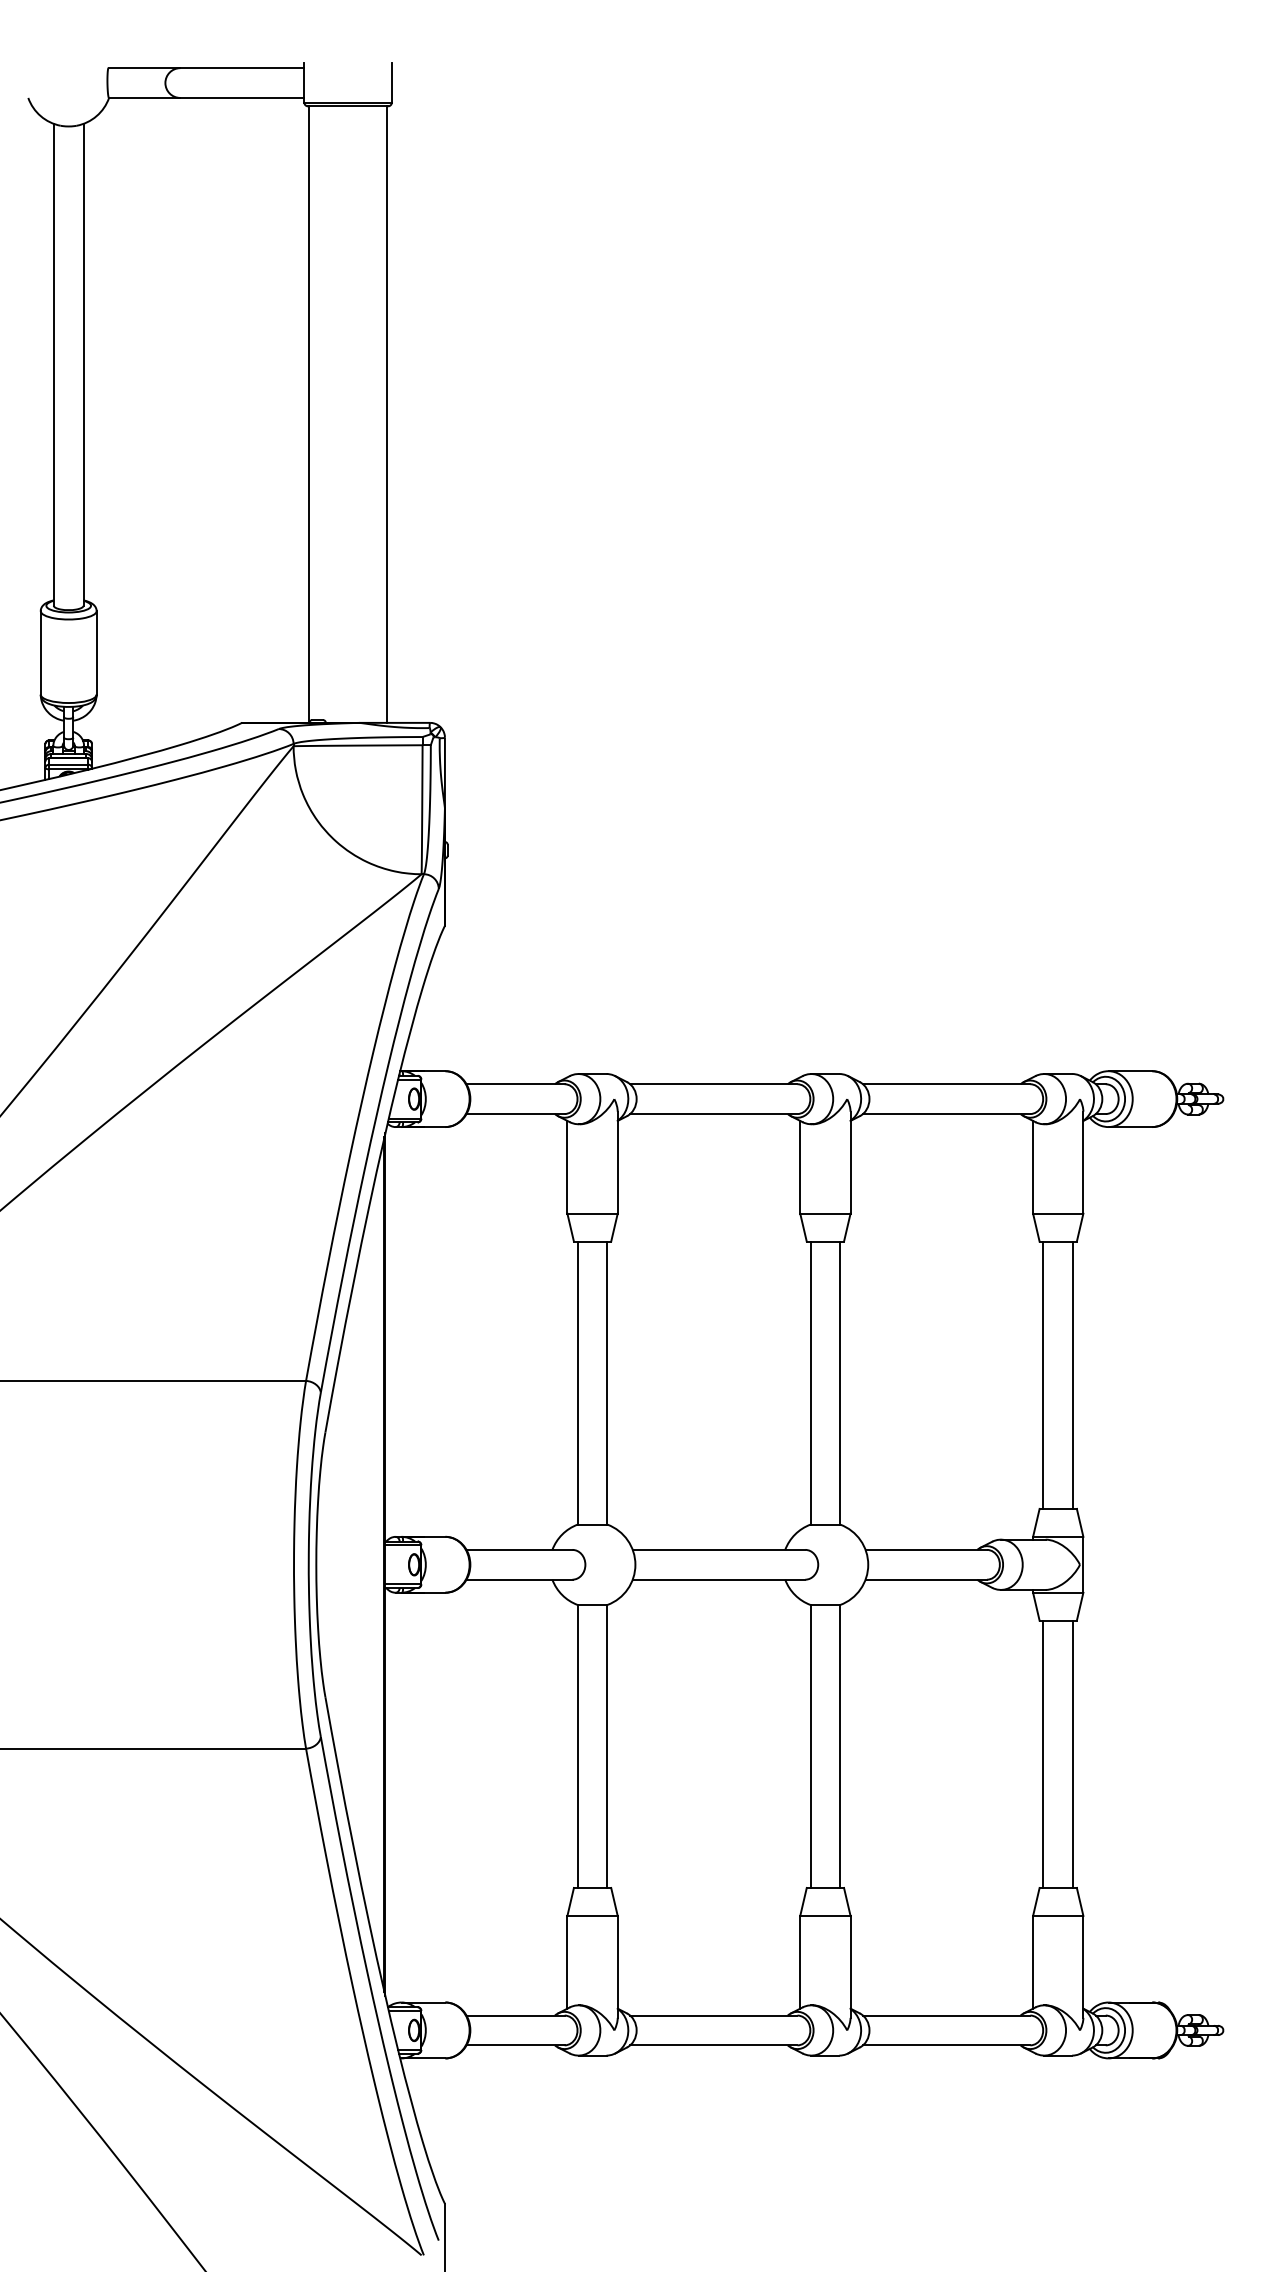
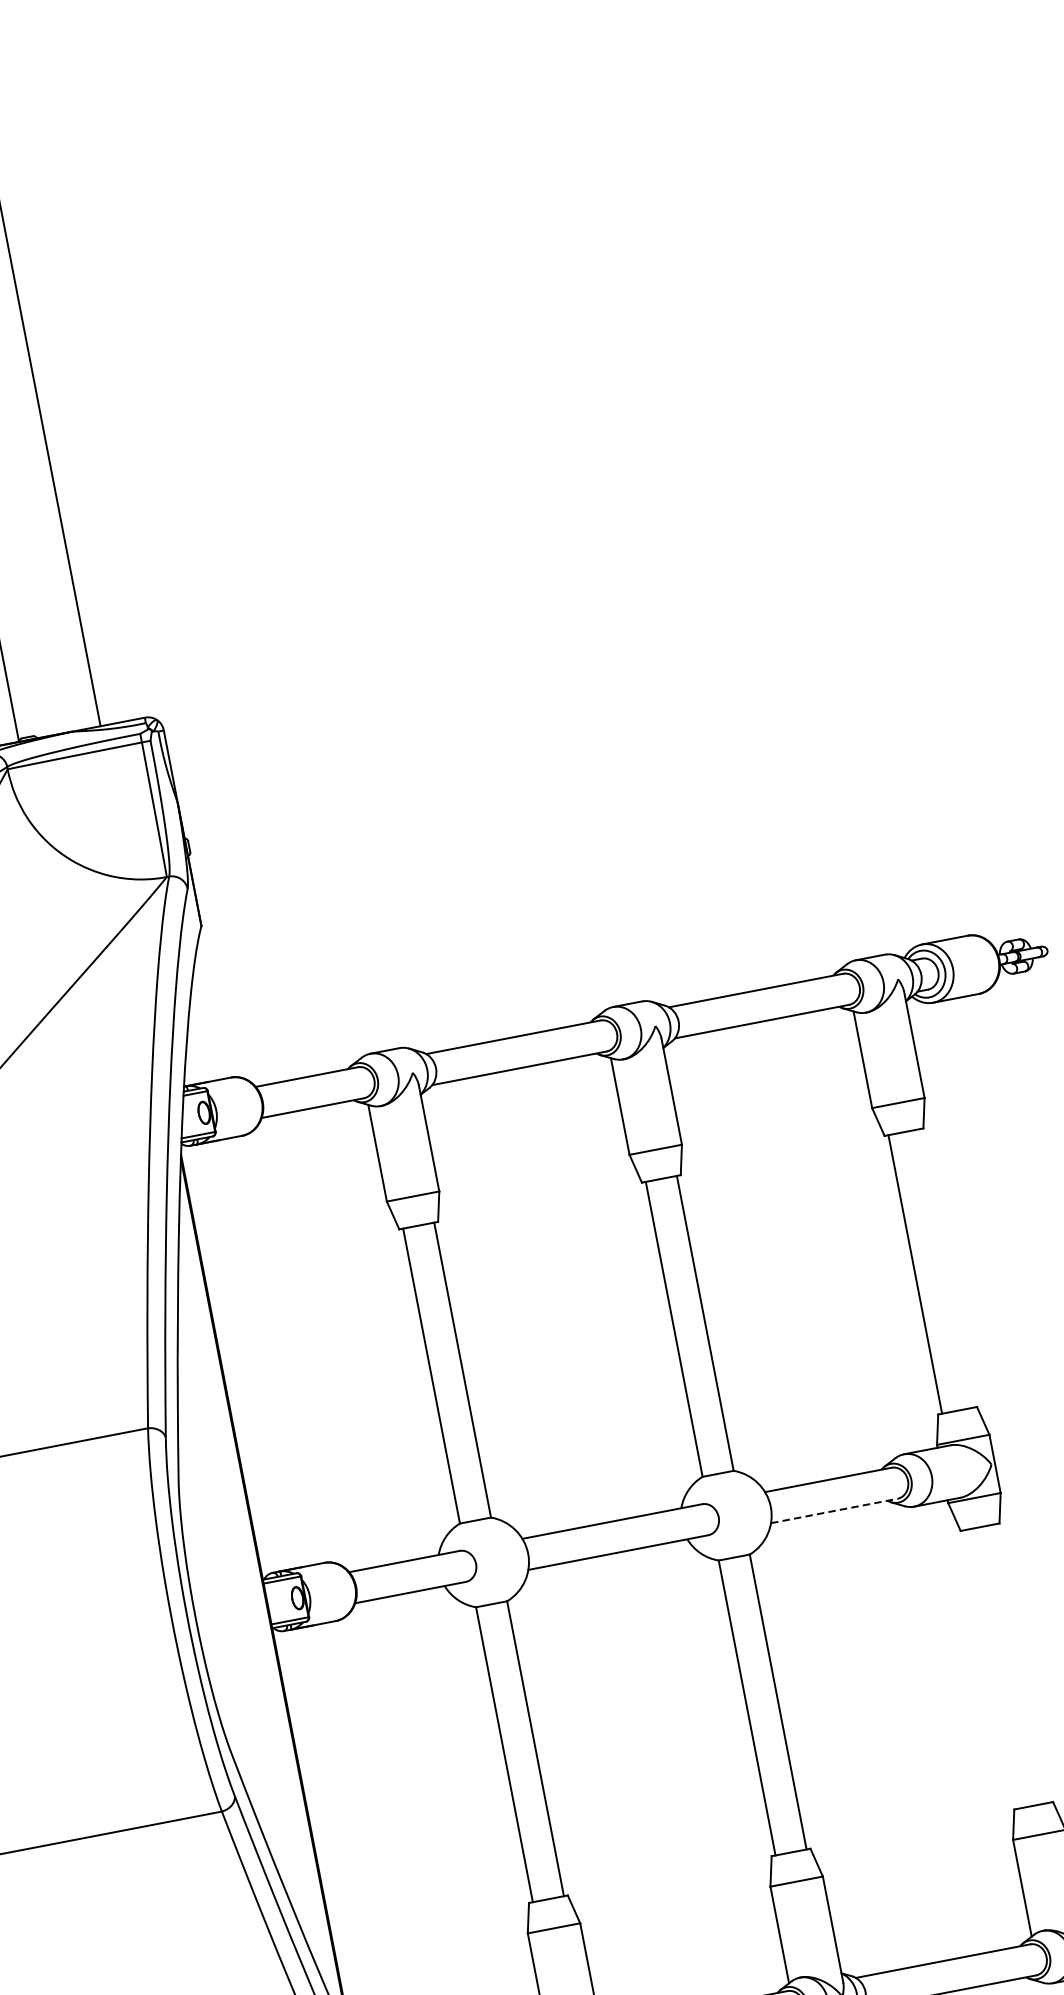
line: (1073, 1374) -> (946, 1267), removed
line: (926, 1579) -> (834, 1510), solid -> dashed
line: (1043, 1753) -> (991, 1668), removed
line: (1073, 1753) -> (1022, 1662), removed

